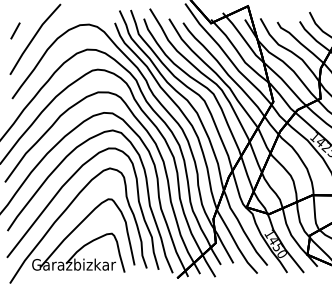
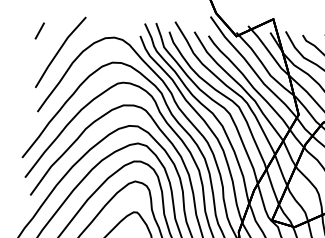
line: (15, 30) -> (39, 30), moved

